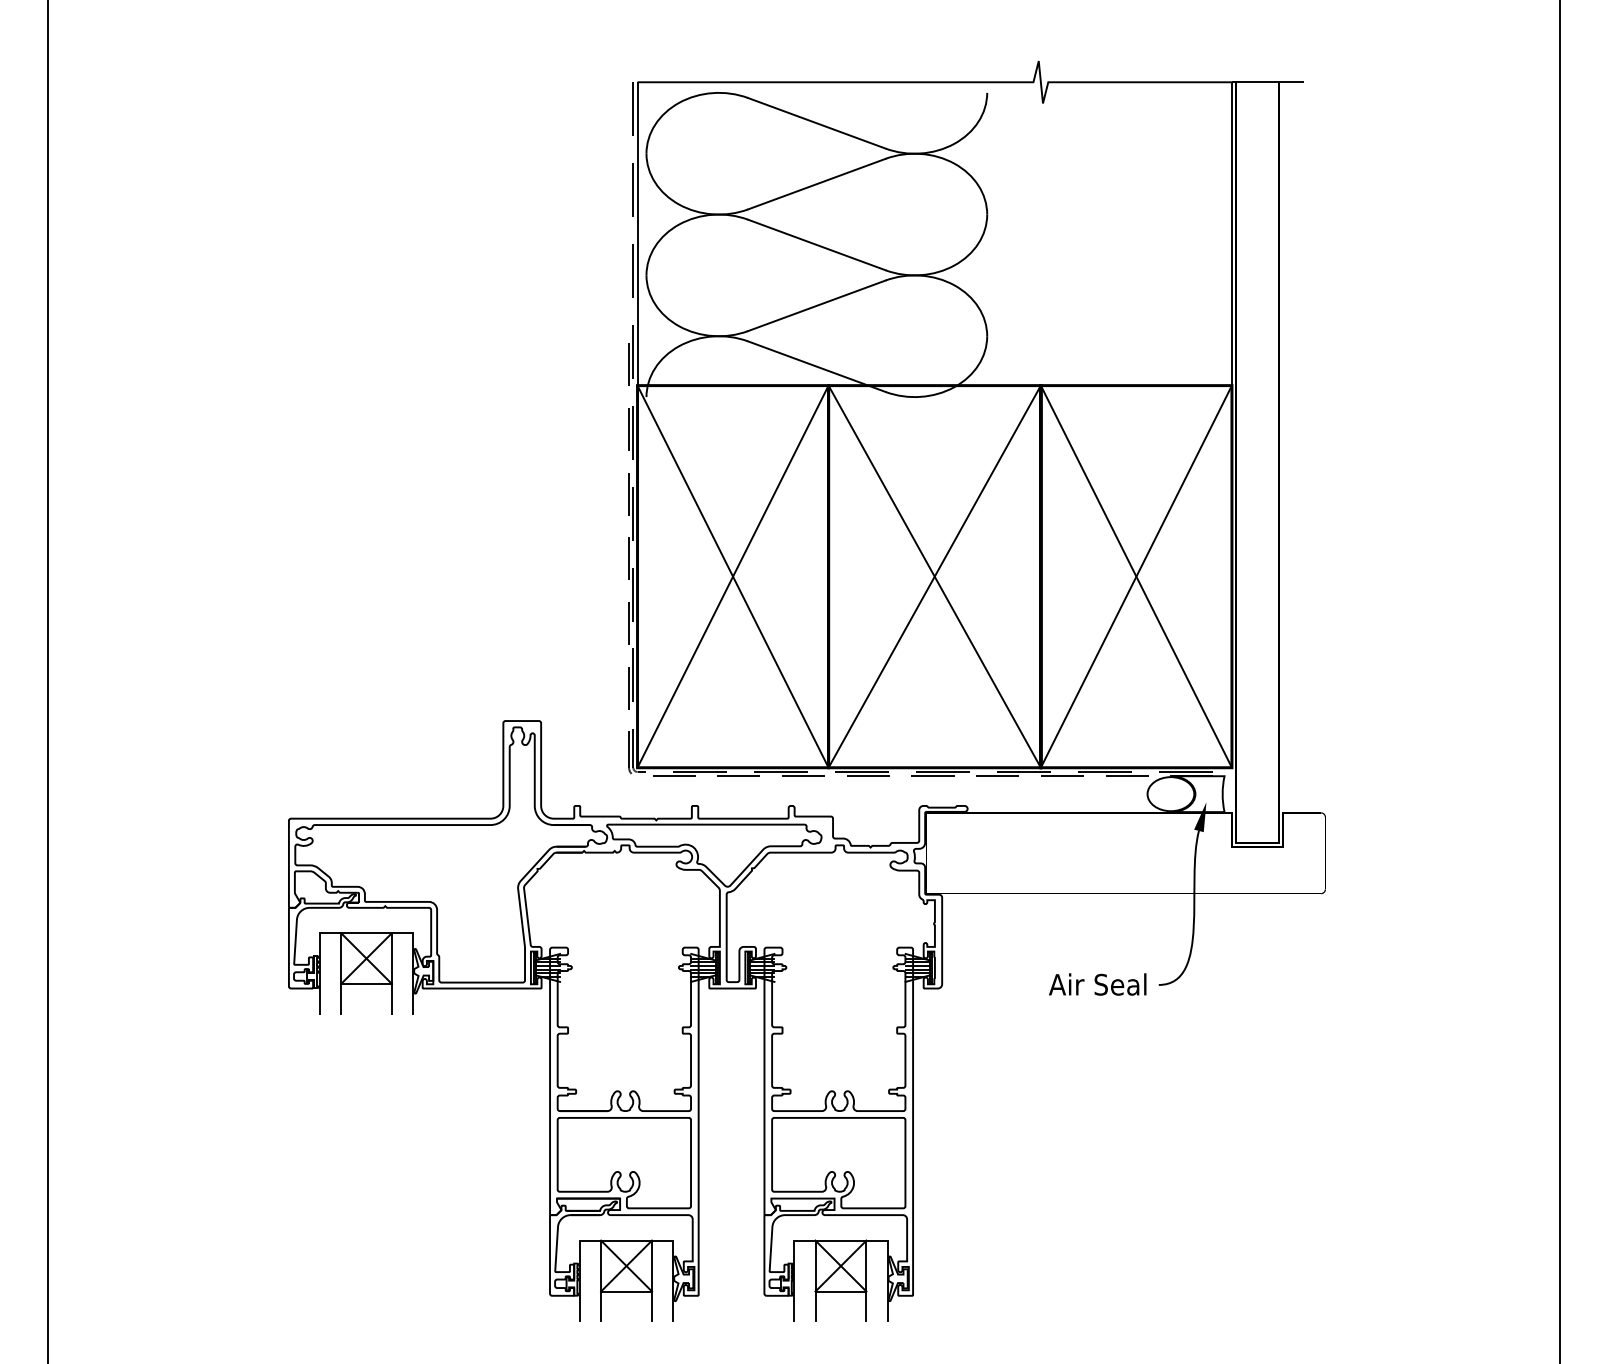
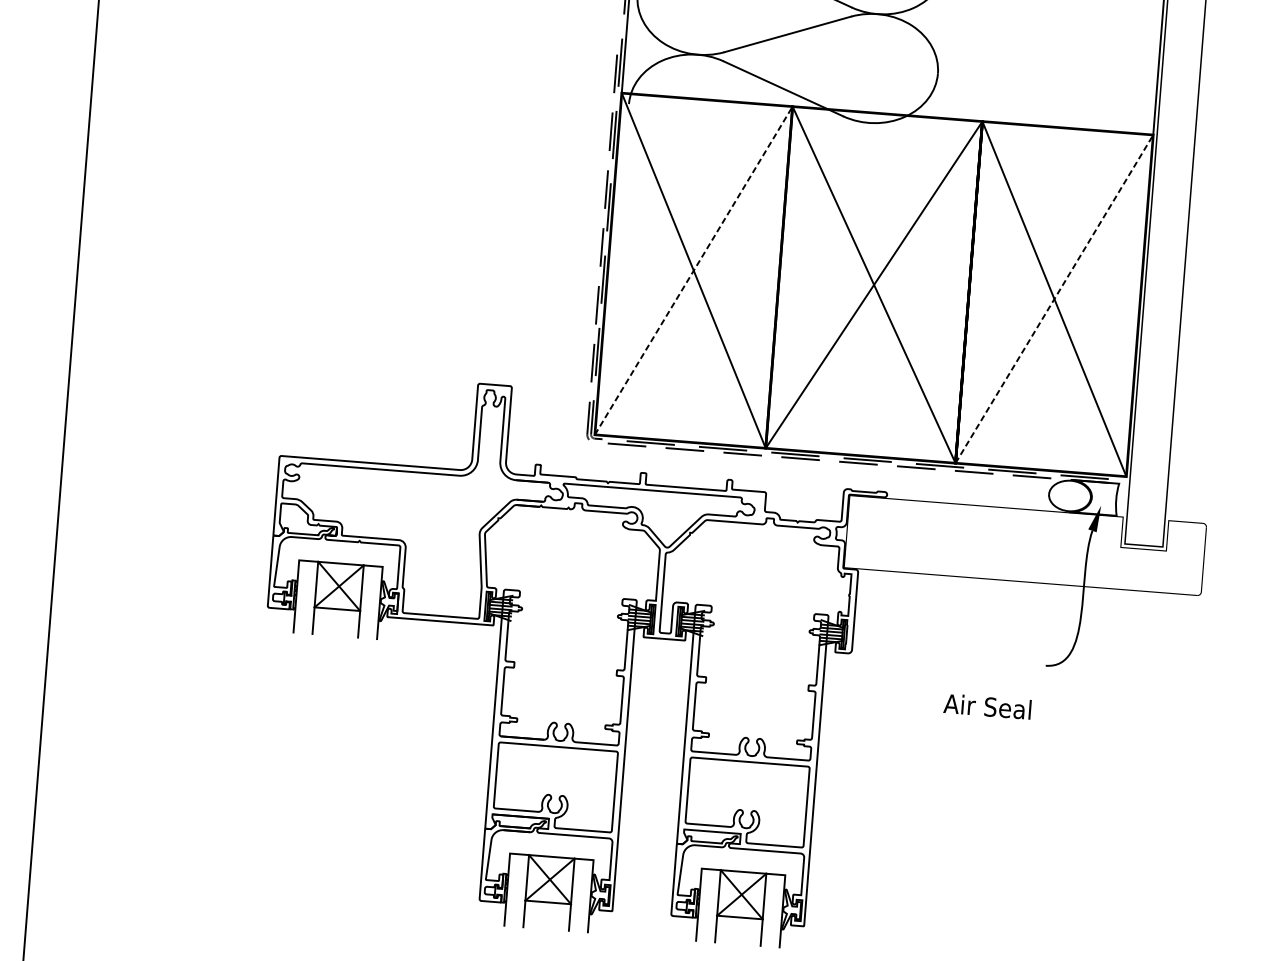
line: (733, 576) -> (694, 270), solid -> dashed
line: (1136, 576) -> (1054, 298), solid -> dashed
text: (1097, 984) -> (987, 706), moved

